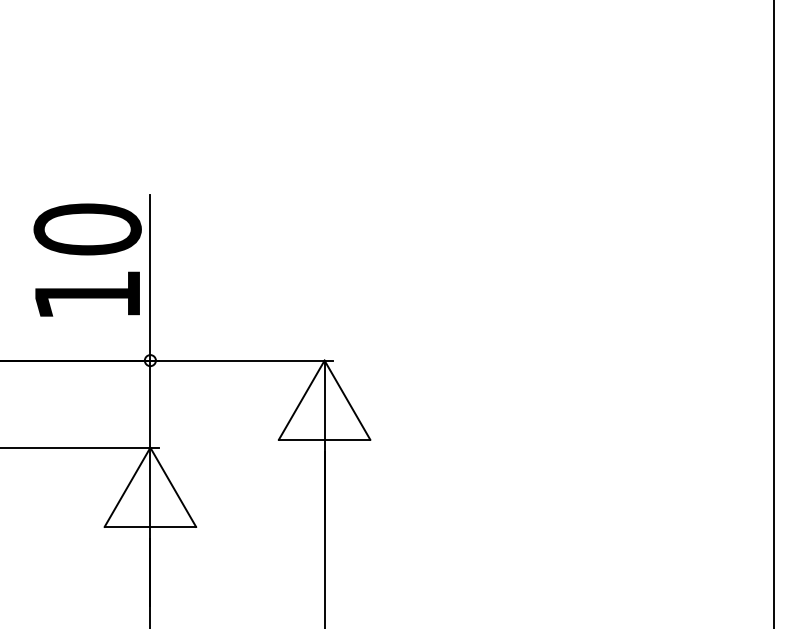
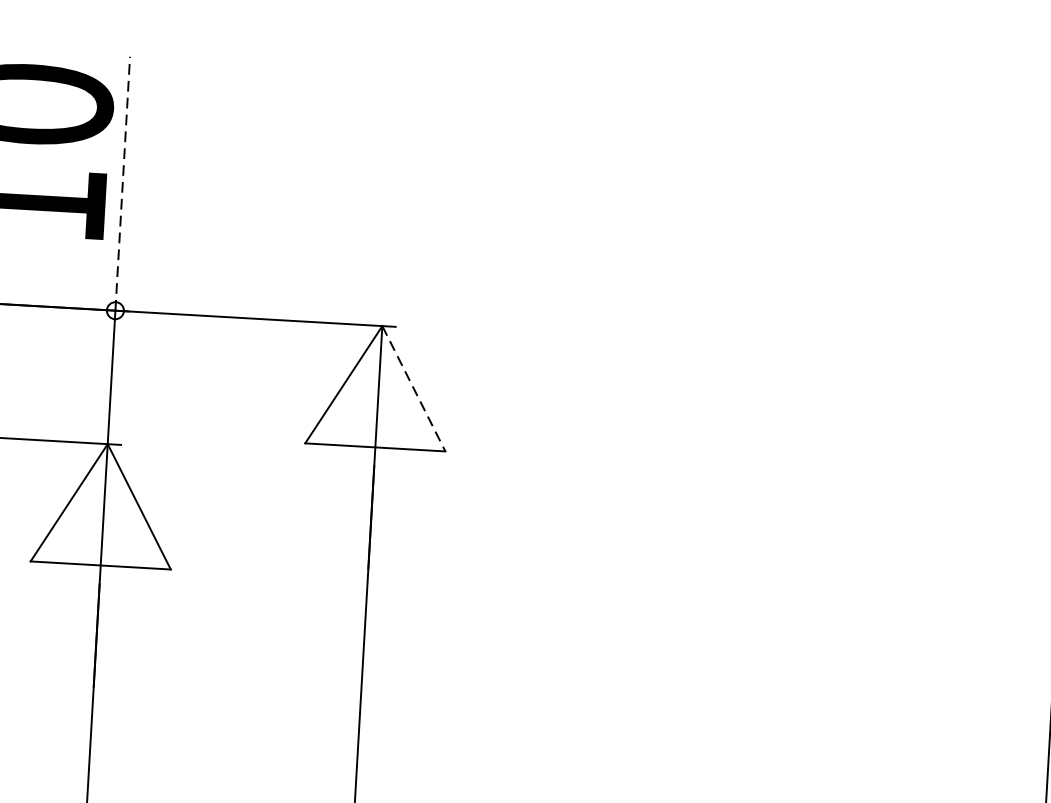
line: (150, 277) -> (122, 183), solid -> dashed
line: (347, 400) -> (413, 389), solid -> dashed

